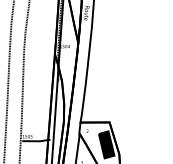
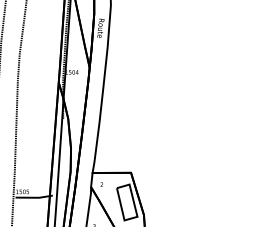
fill: (106, 144) -> (126, 202), removed

